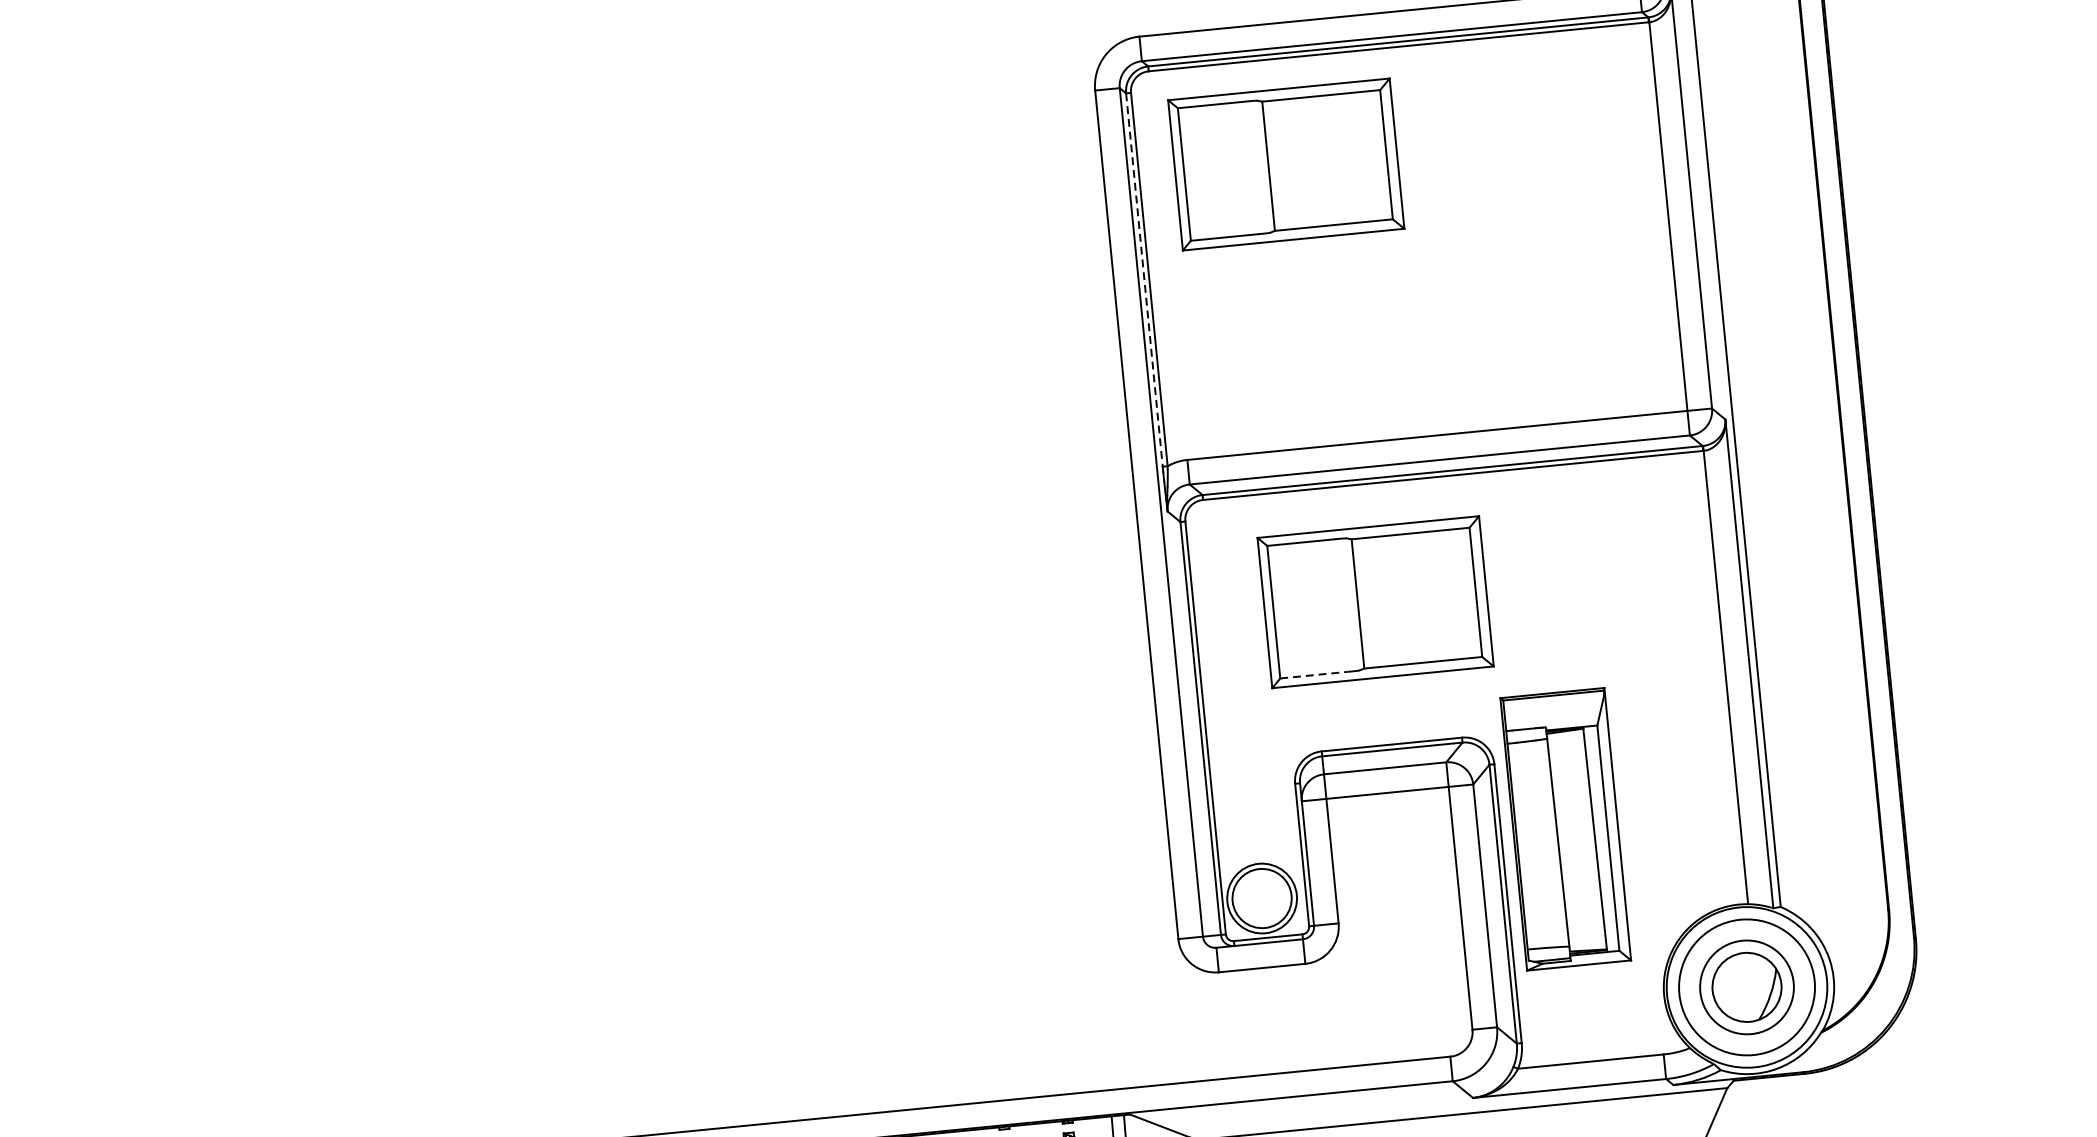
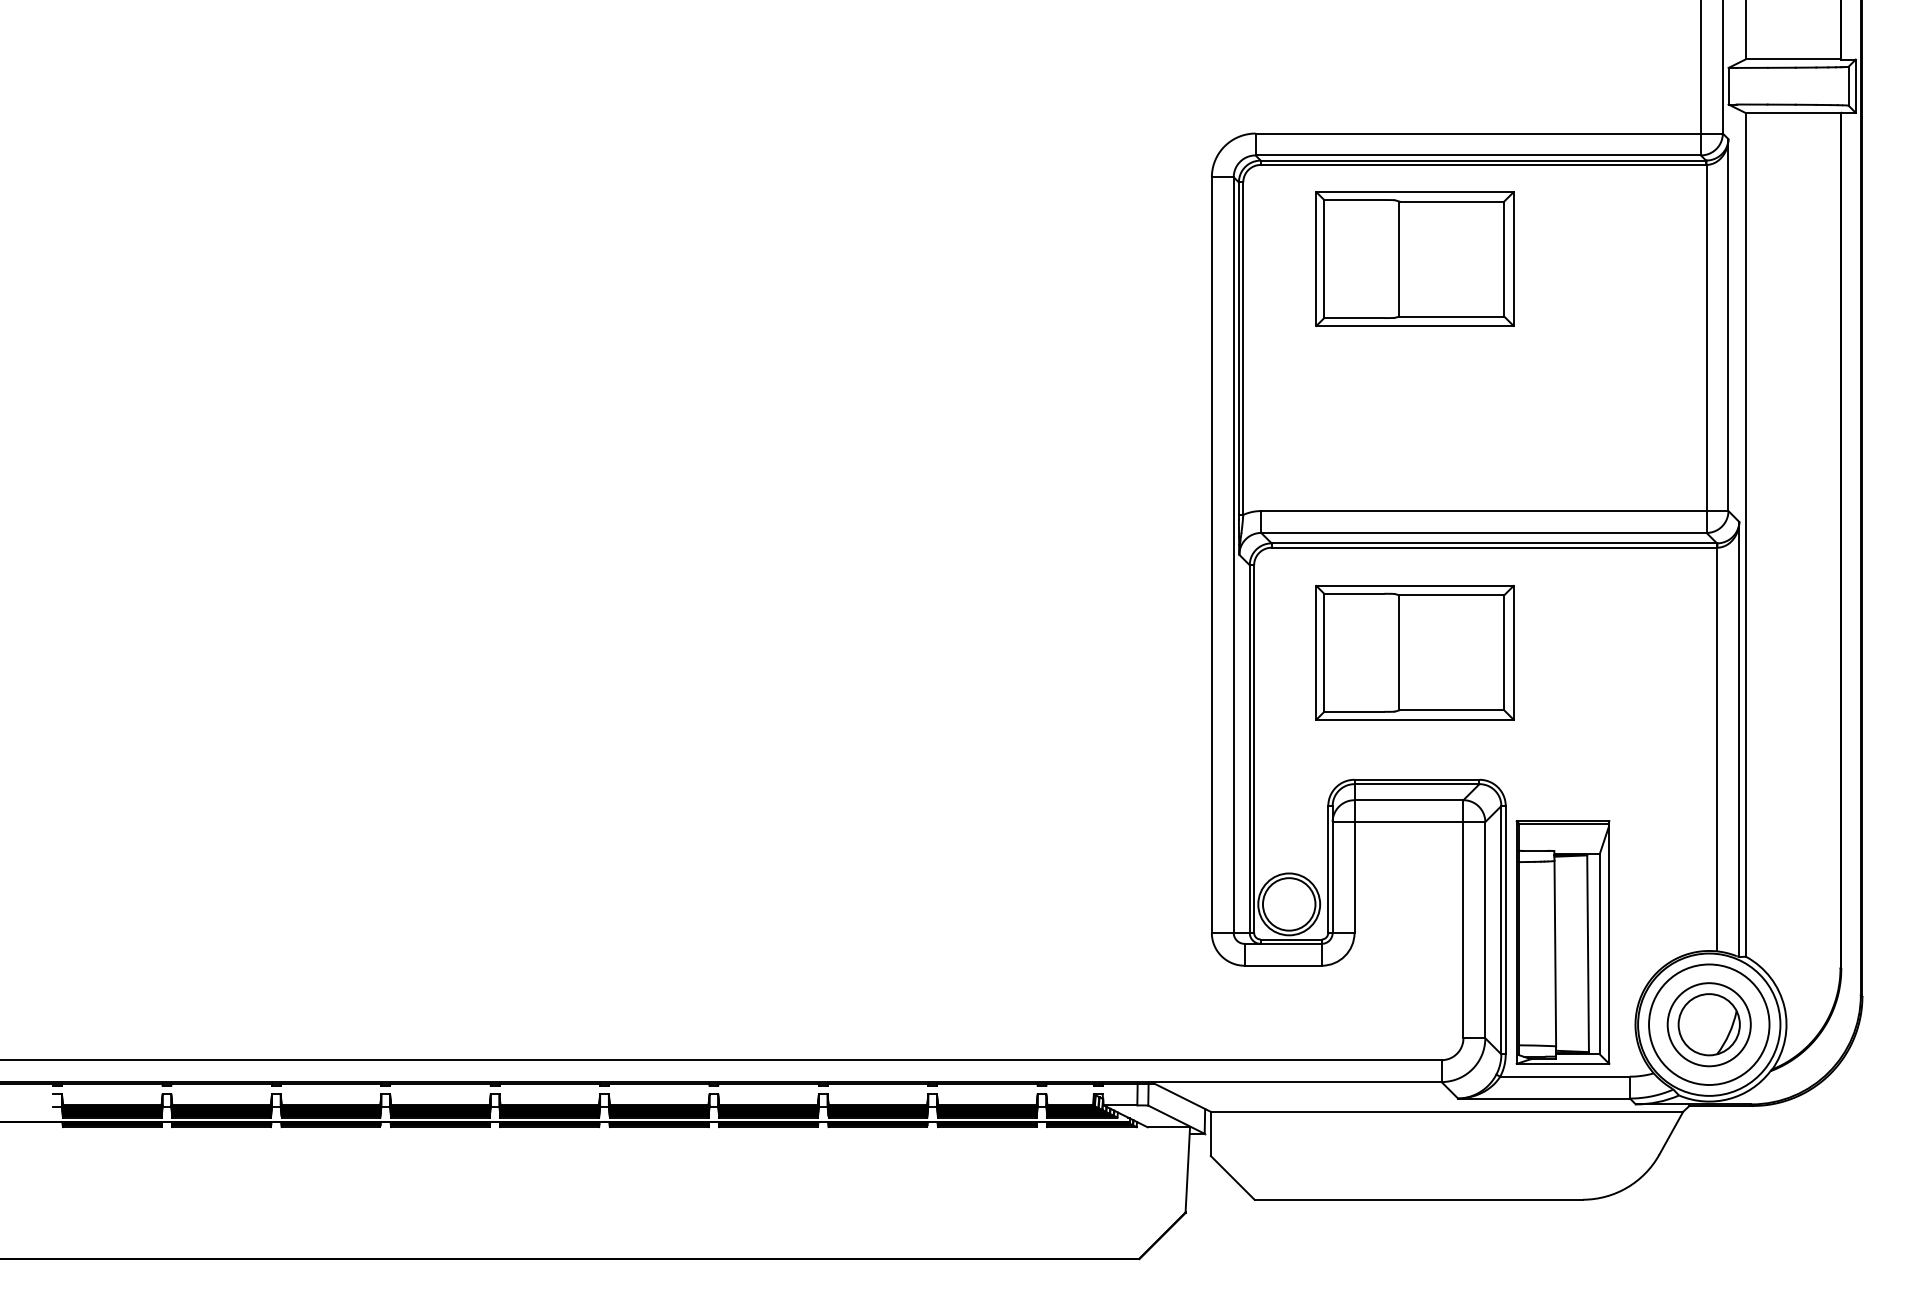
part: (1285, 163) -> (1414, 258), moved
line: (1144, 281) -> (1238, 349), dashed -> solid
line: (1314, 674) -> (1354, 711), dashed -> solid
part: (1565, 829) -> (1562, 942), moved

